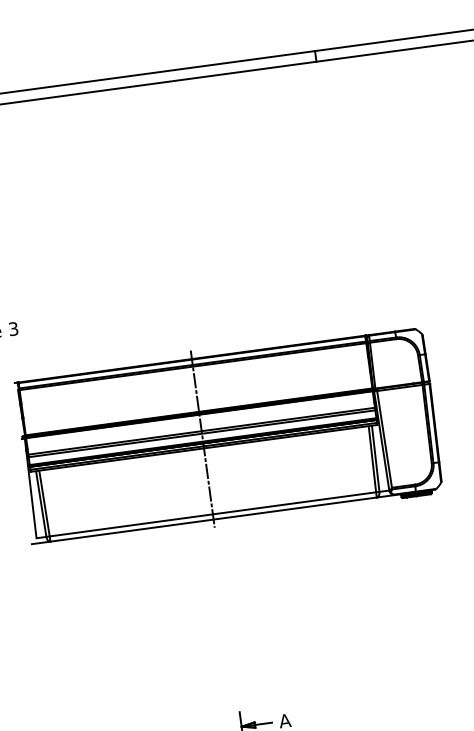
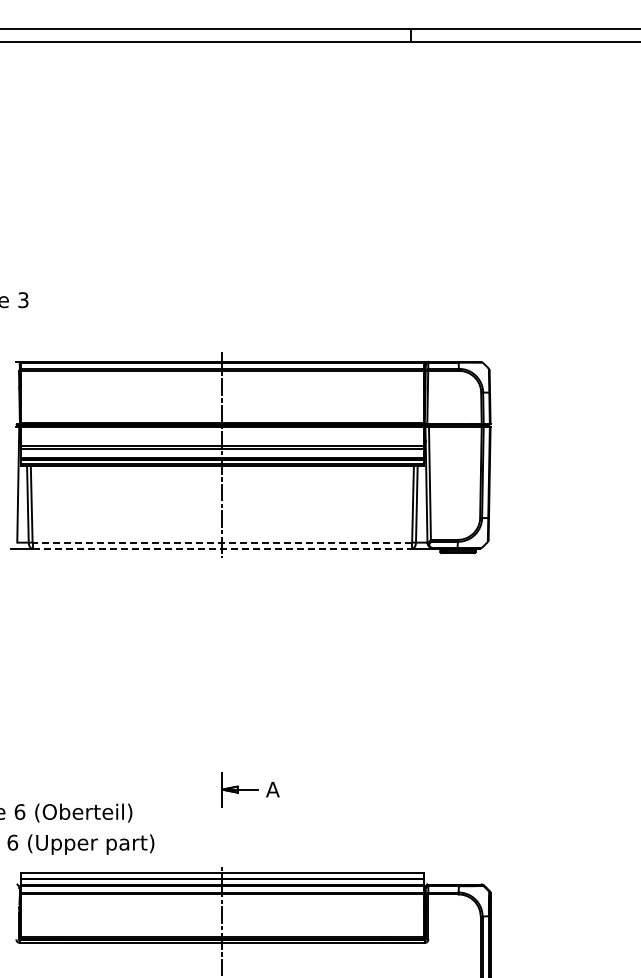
line: (213, 514) -> (222, 542), solid -> dashed
line: (213, 519) -> (222, 548), solid -> dashed

